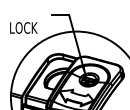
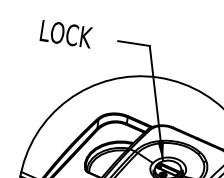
text: (23, 27) -> (65, 33), moved

